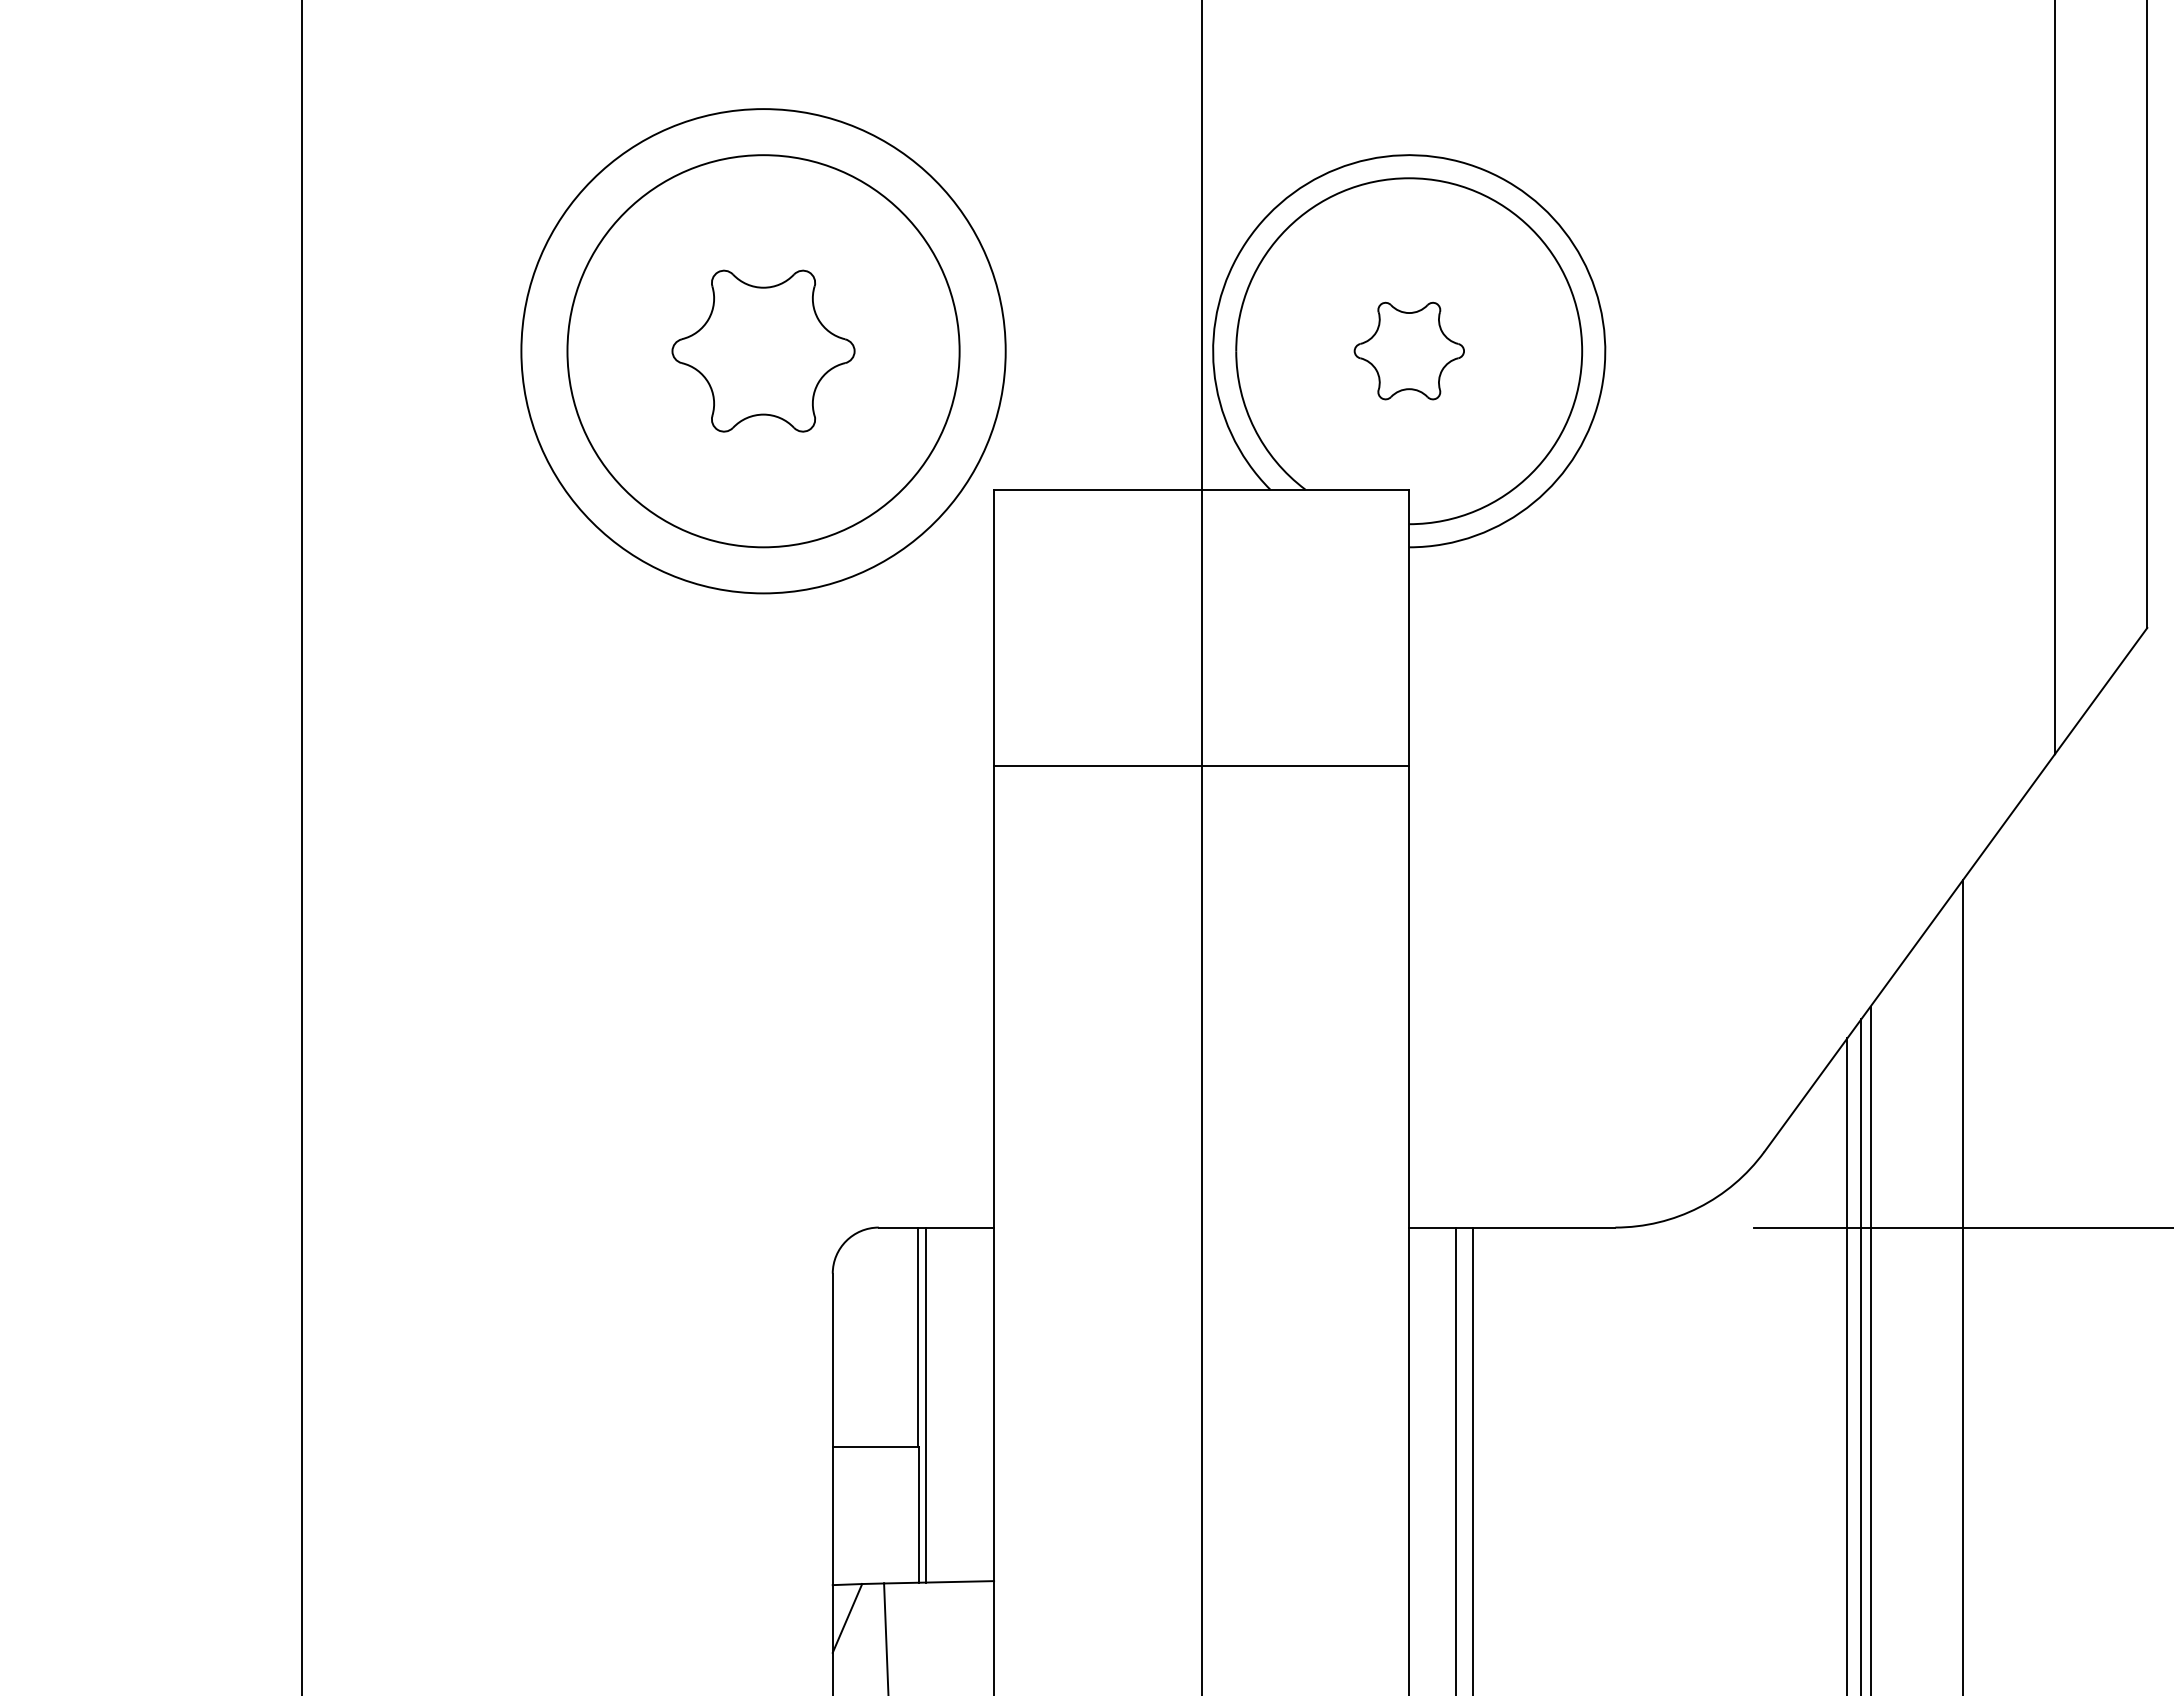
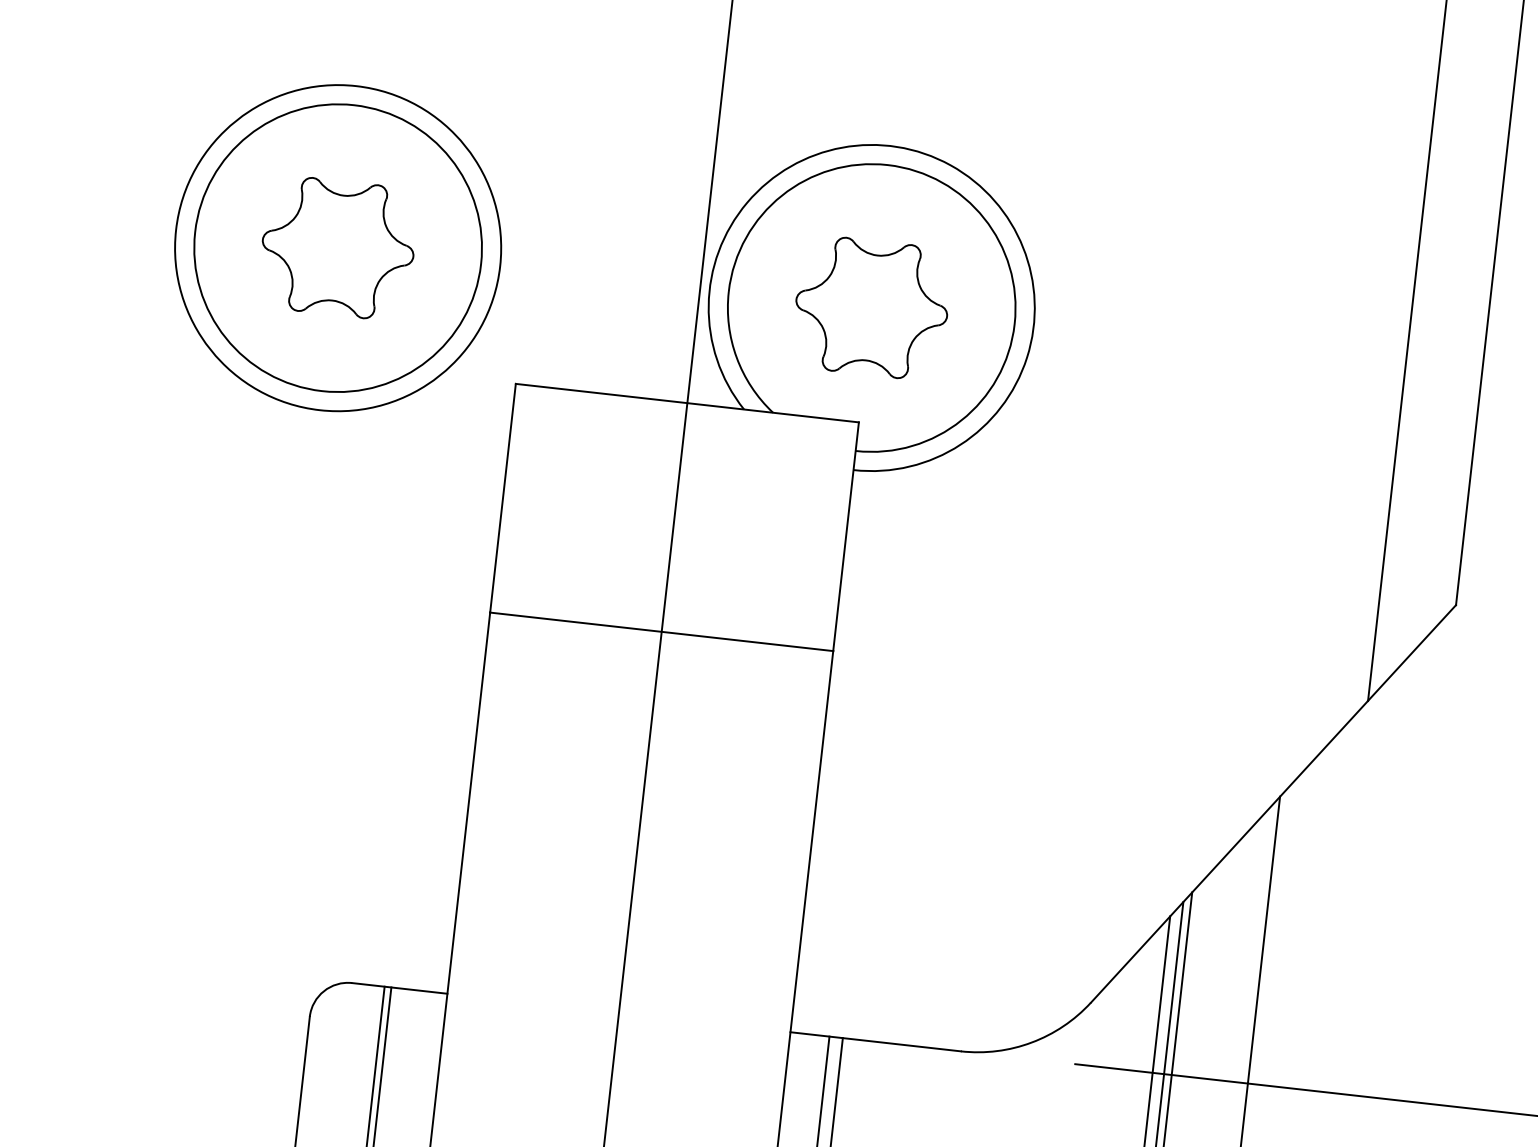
part: (1409, 350) -> (872, 307), size x1.67
circle: (763, 351) -> (338, 248), size x0.71

